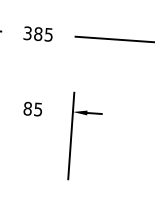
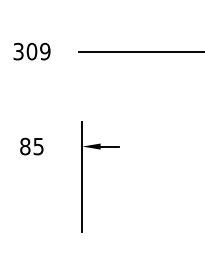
text: (43, 34) -> (38, 51), 385 -> 309

